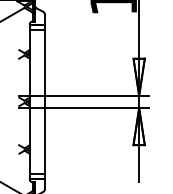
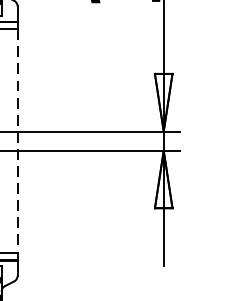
line: (45, 101) -> (18, 140), solid -> dashed

